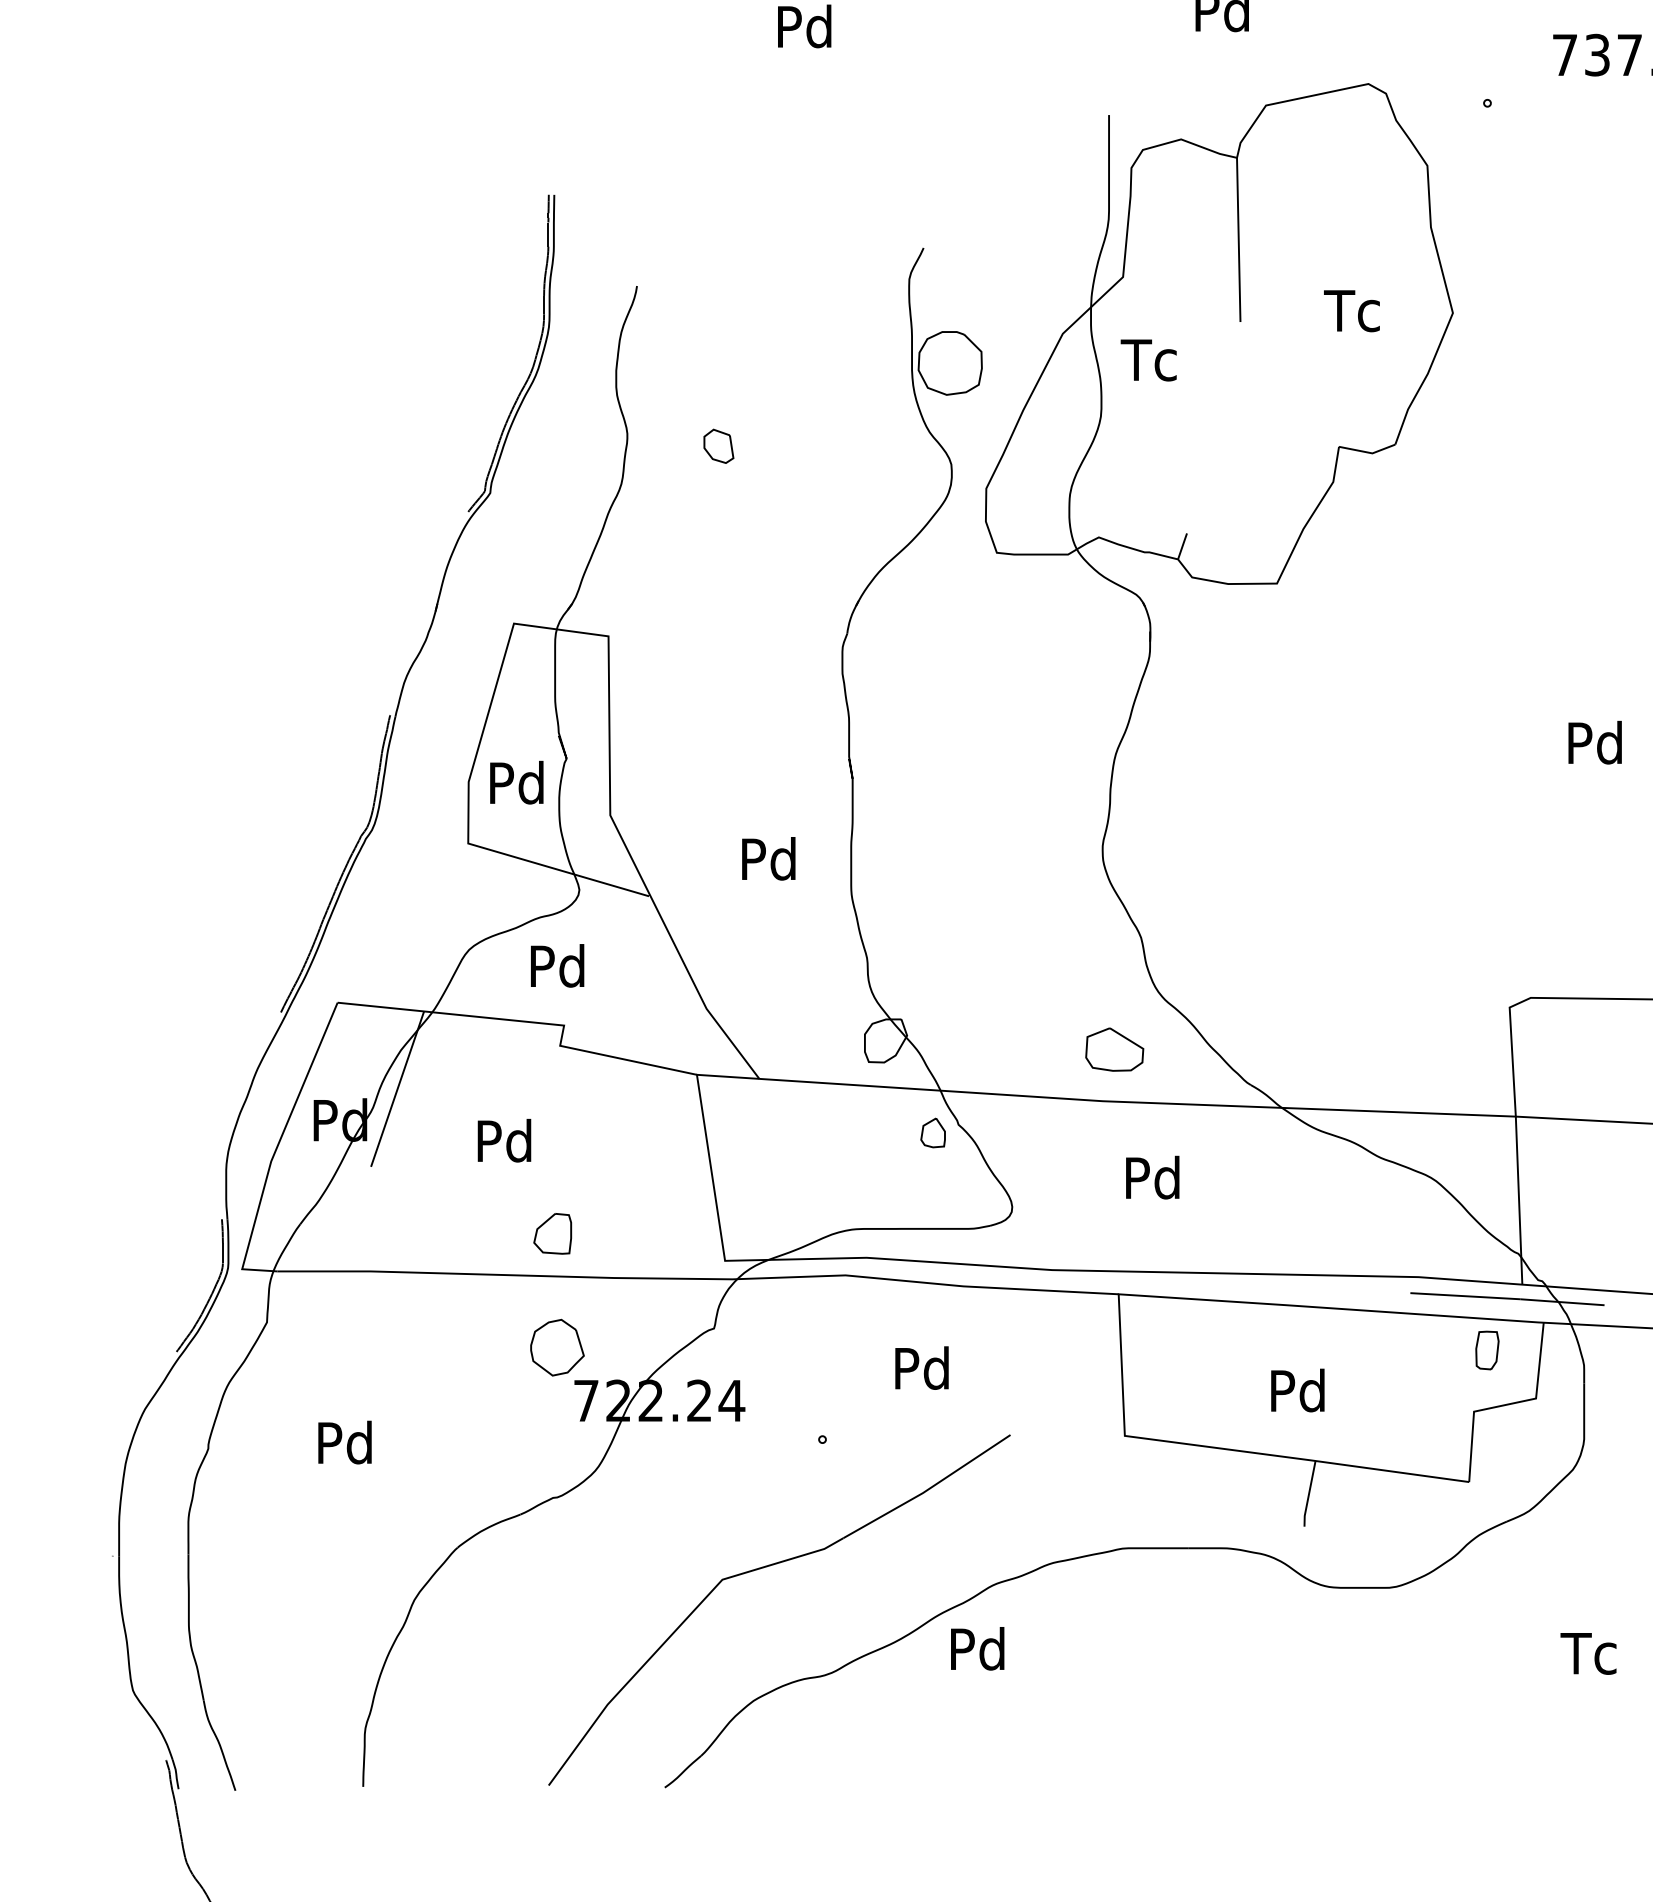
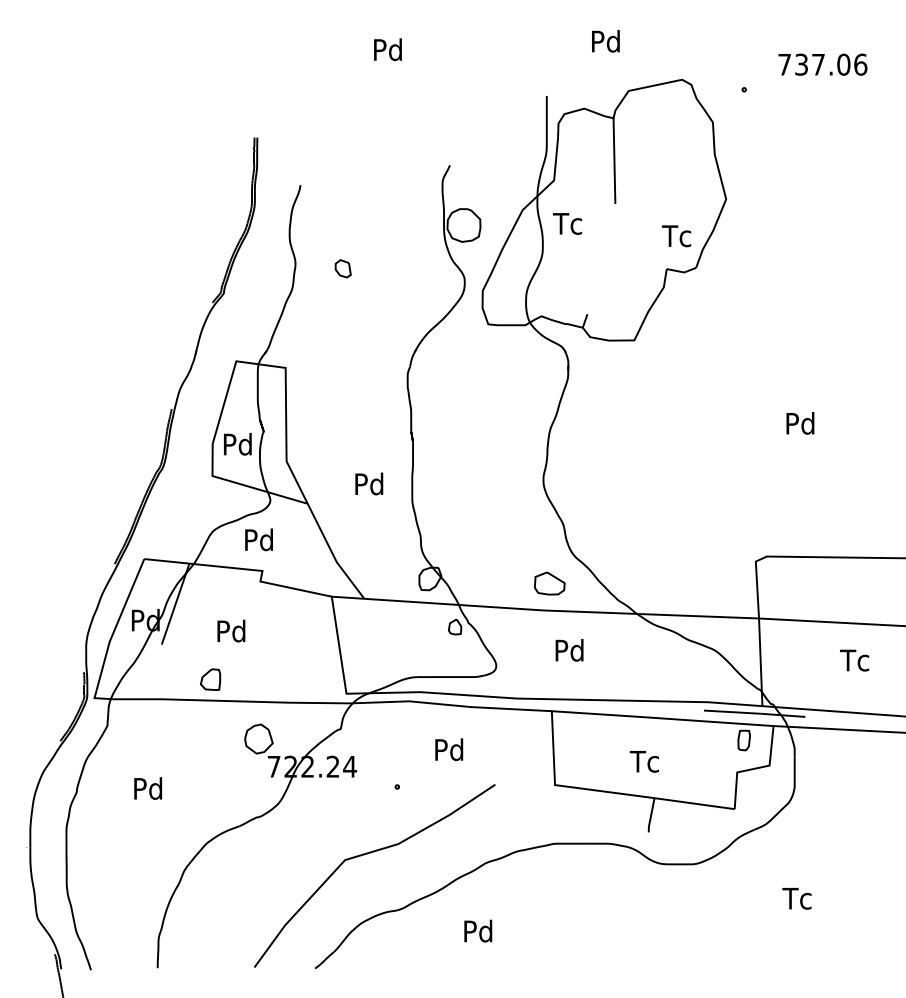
text: (1351, 311) -> (676, 236), moved
part: (552, 1233) -> (210, 679), moved
text: (1296, 1390) -> (644, 761), Pd -> Tc
text: (978, 1647) -> (478, 930), moved

